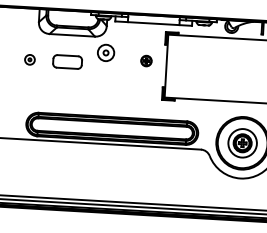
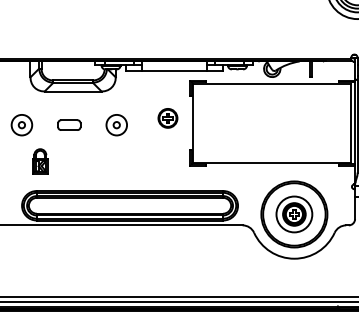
part: (105, 53) -> (116, 125), moved
part: (29, 59) -> (21, 125), size x1.67
part: (67, 61) -> (69, 124), size x0.62
part: (146, 61) -> (167, 118), size x1.43
part: (43, 89) -> (40, 161), added

